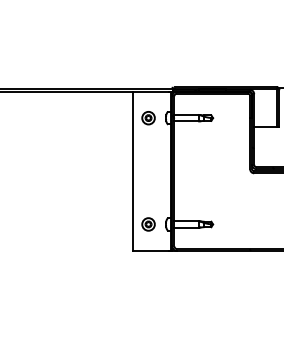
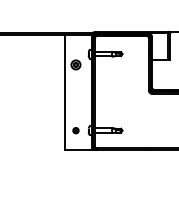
part: (148, 118) -> (75, 65), moved
part: (148, 224) -> (75, 130), size x0.6

